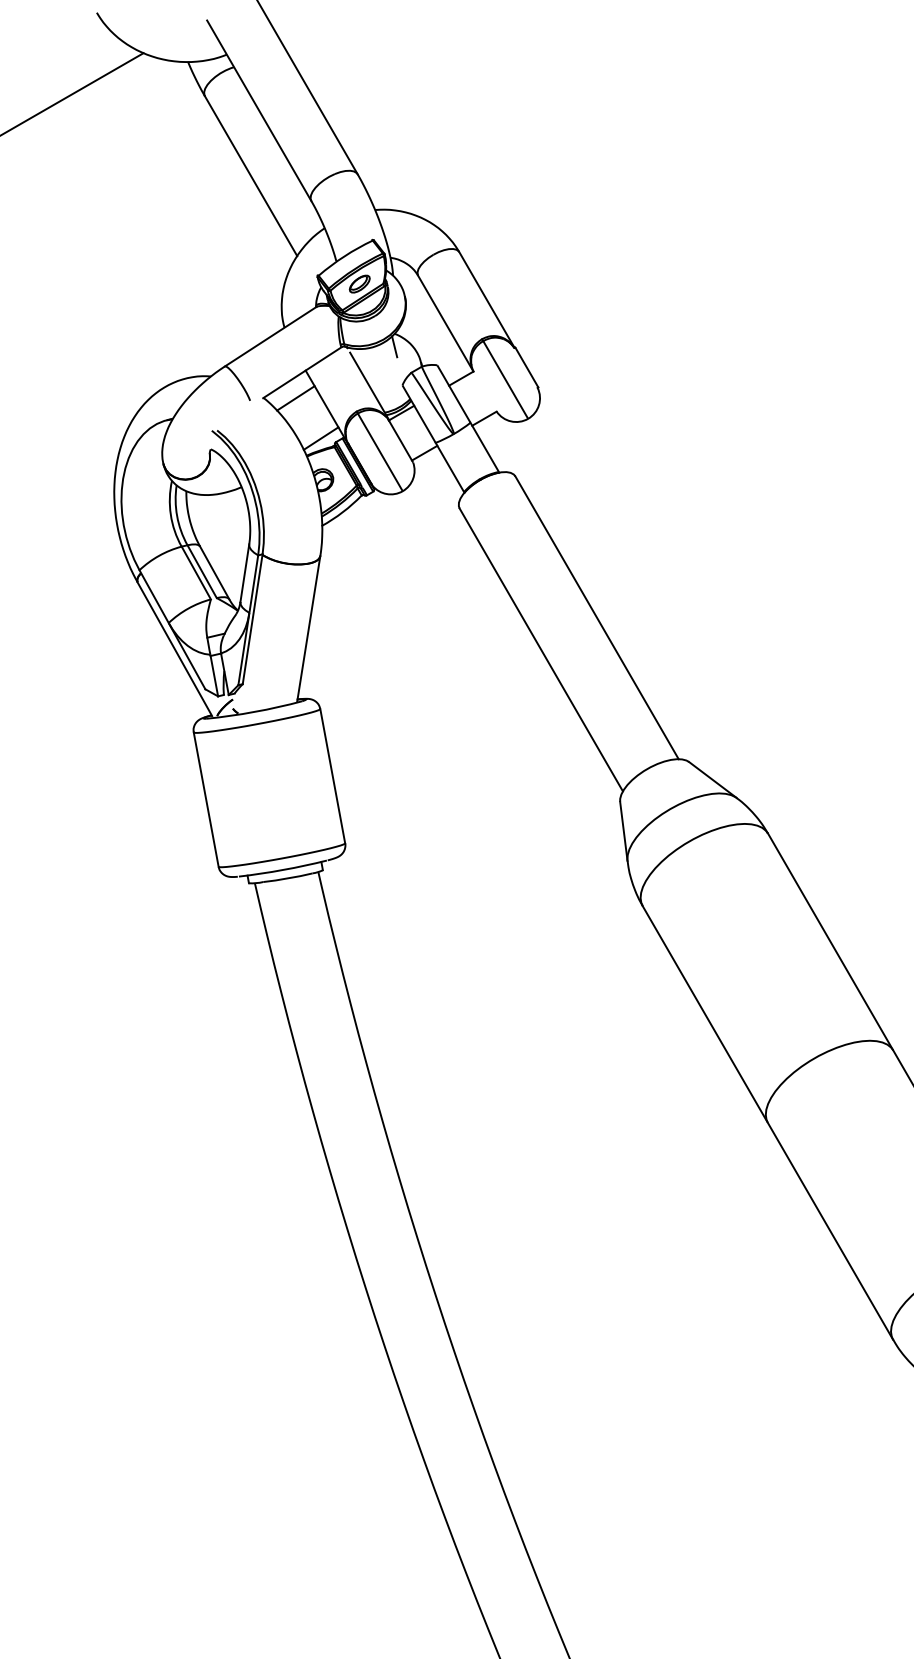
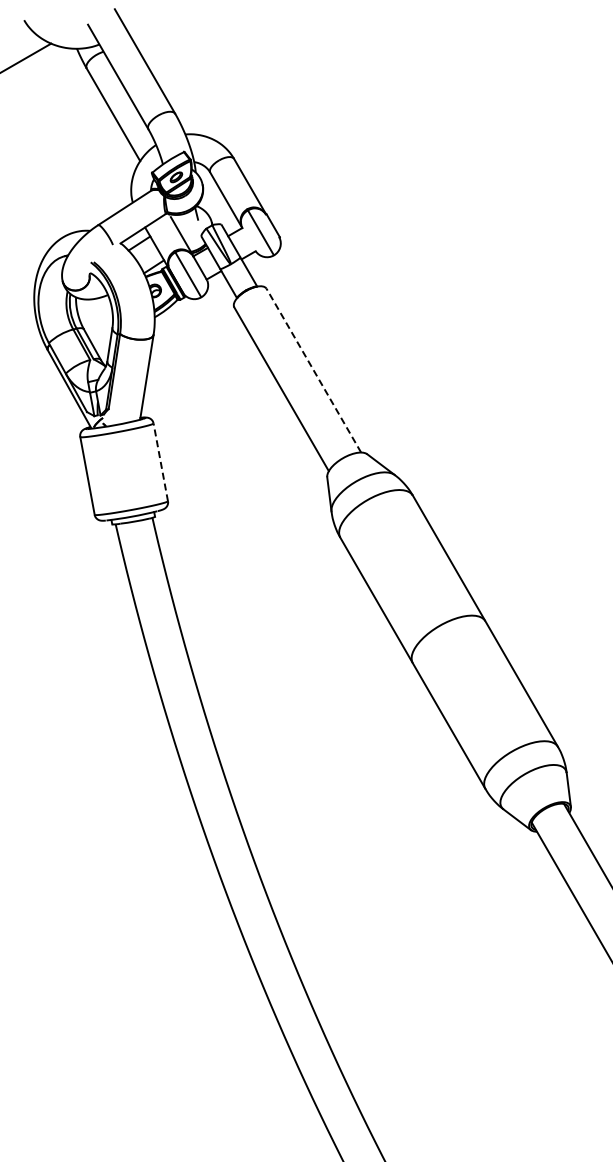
line: (596, 617) -> (313, 370), solid -> dashed
line: (332, 776) -> (160, 462), solid -> dashed

